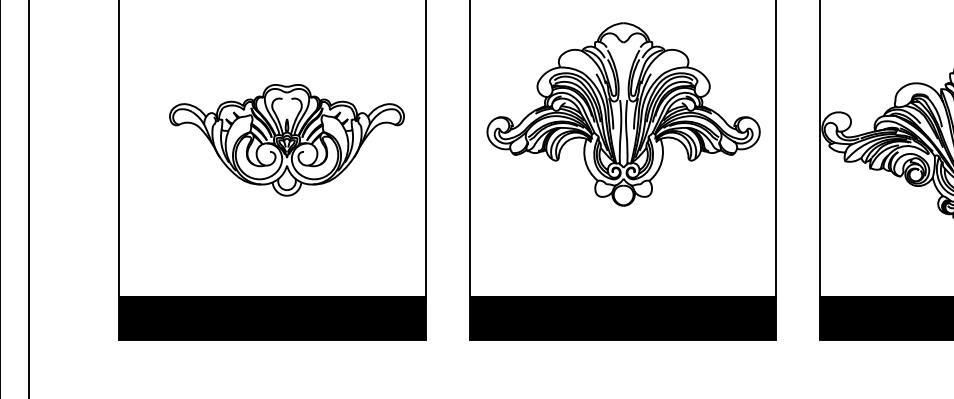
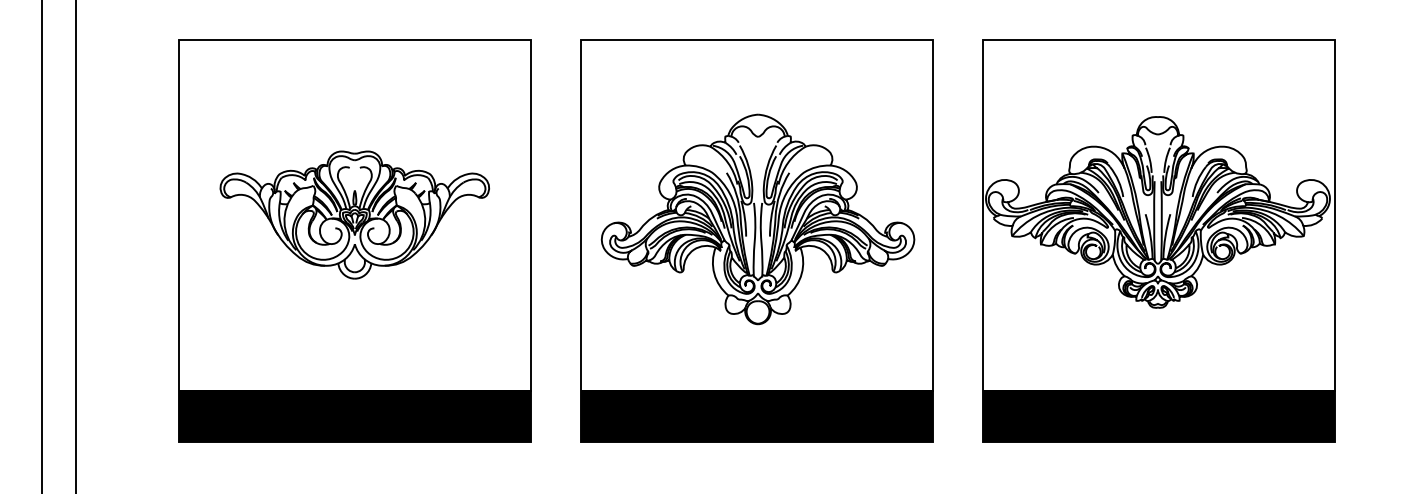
part: (623, 114) -> (757, 219), moved
part: (286, 139) -> (354, 214), moved

